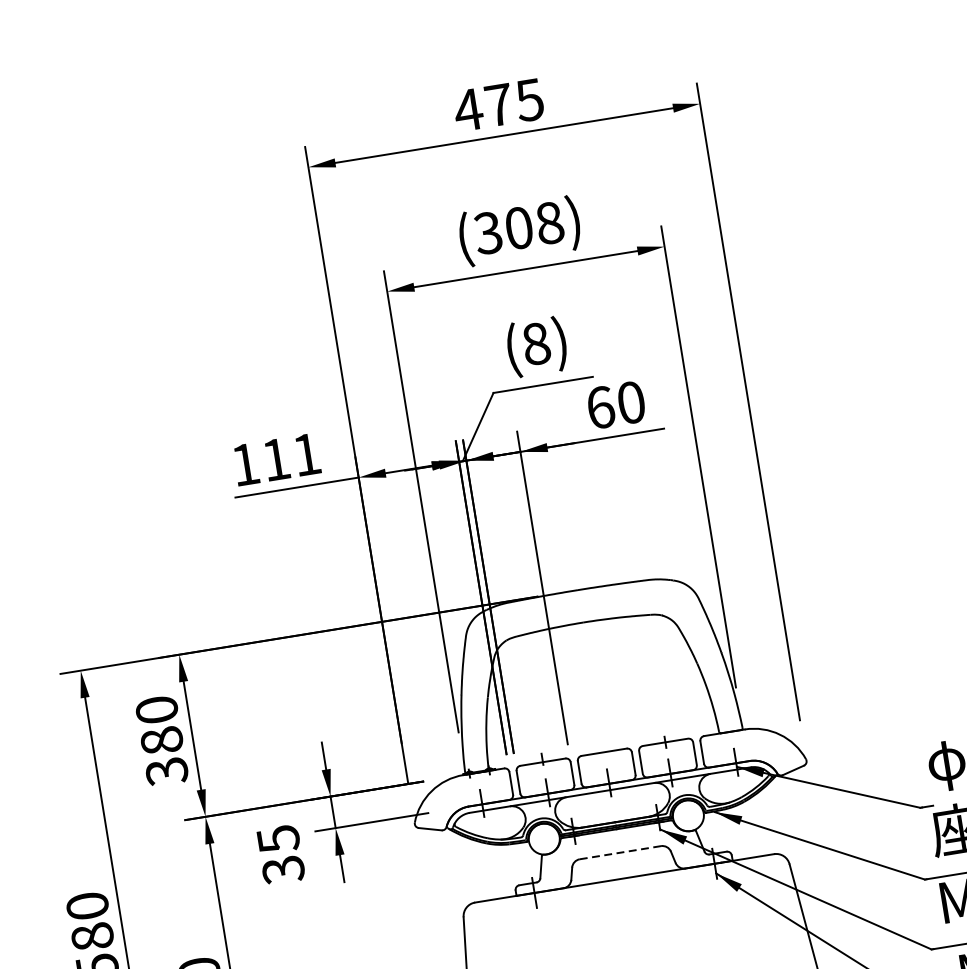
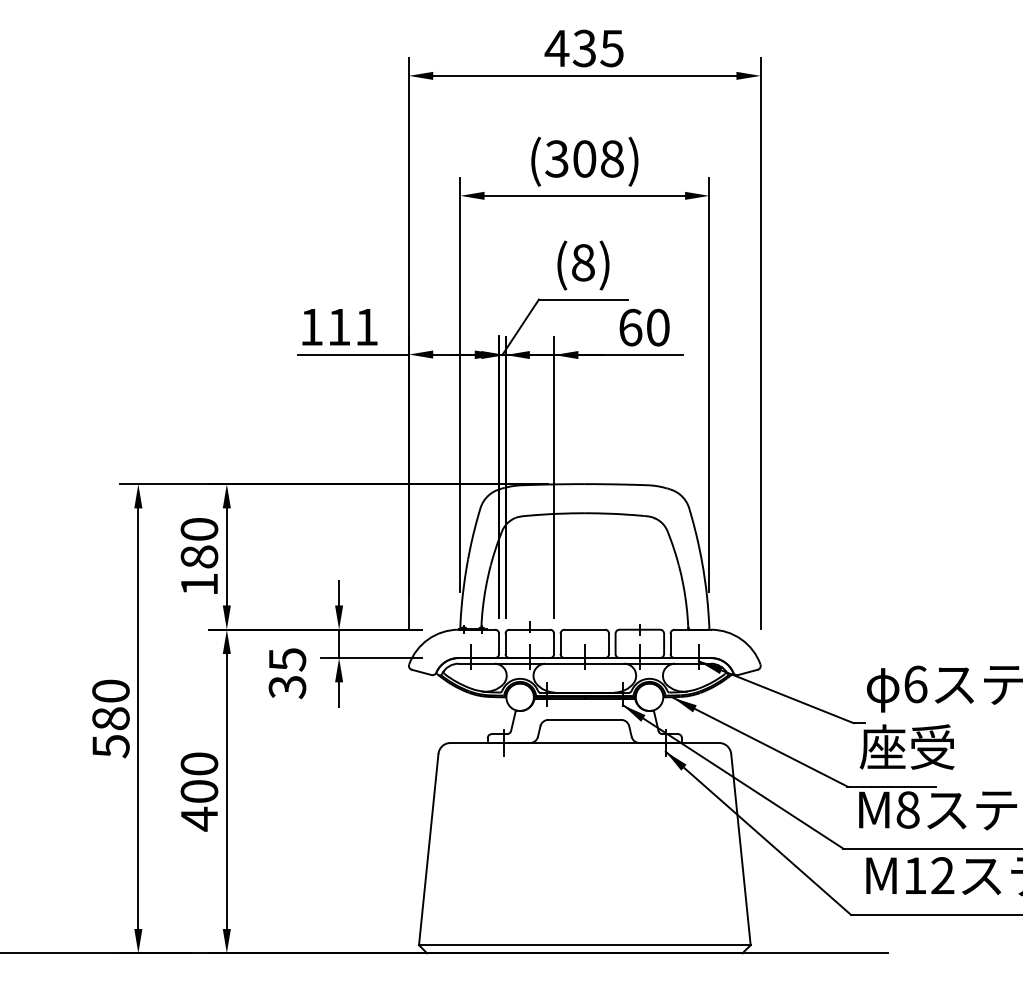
text: (498, 105) -> (584, 48), 475 -> 435
text: (166, 771) -> (199, 584), 380 -> 180
line: (619, 852) -> (584, 719), dashed -> solid

